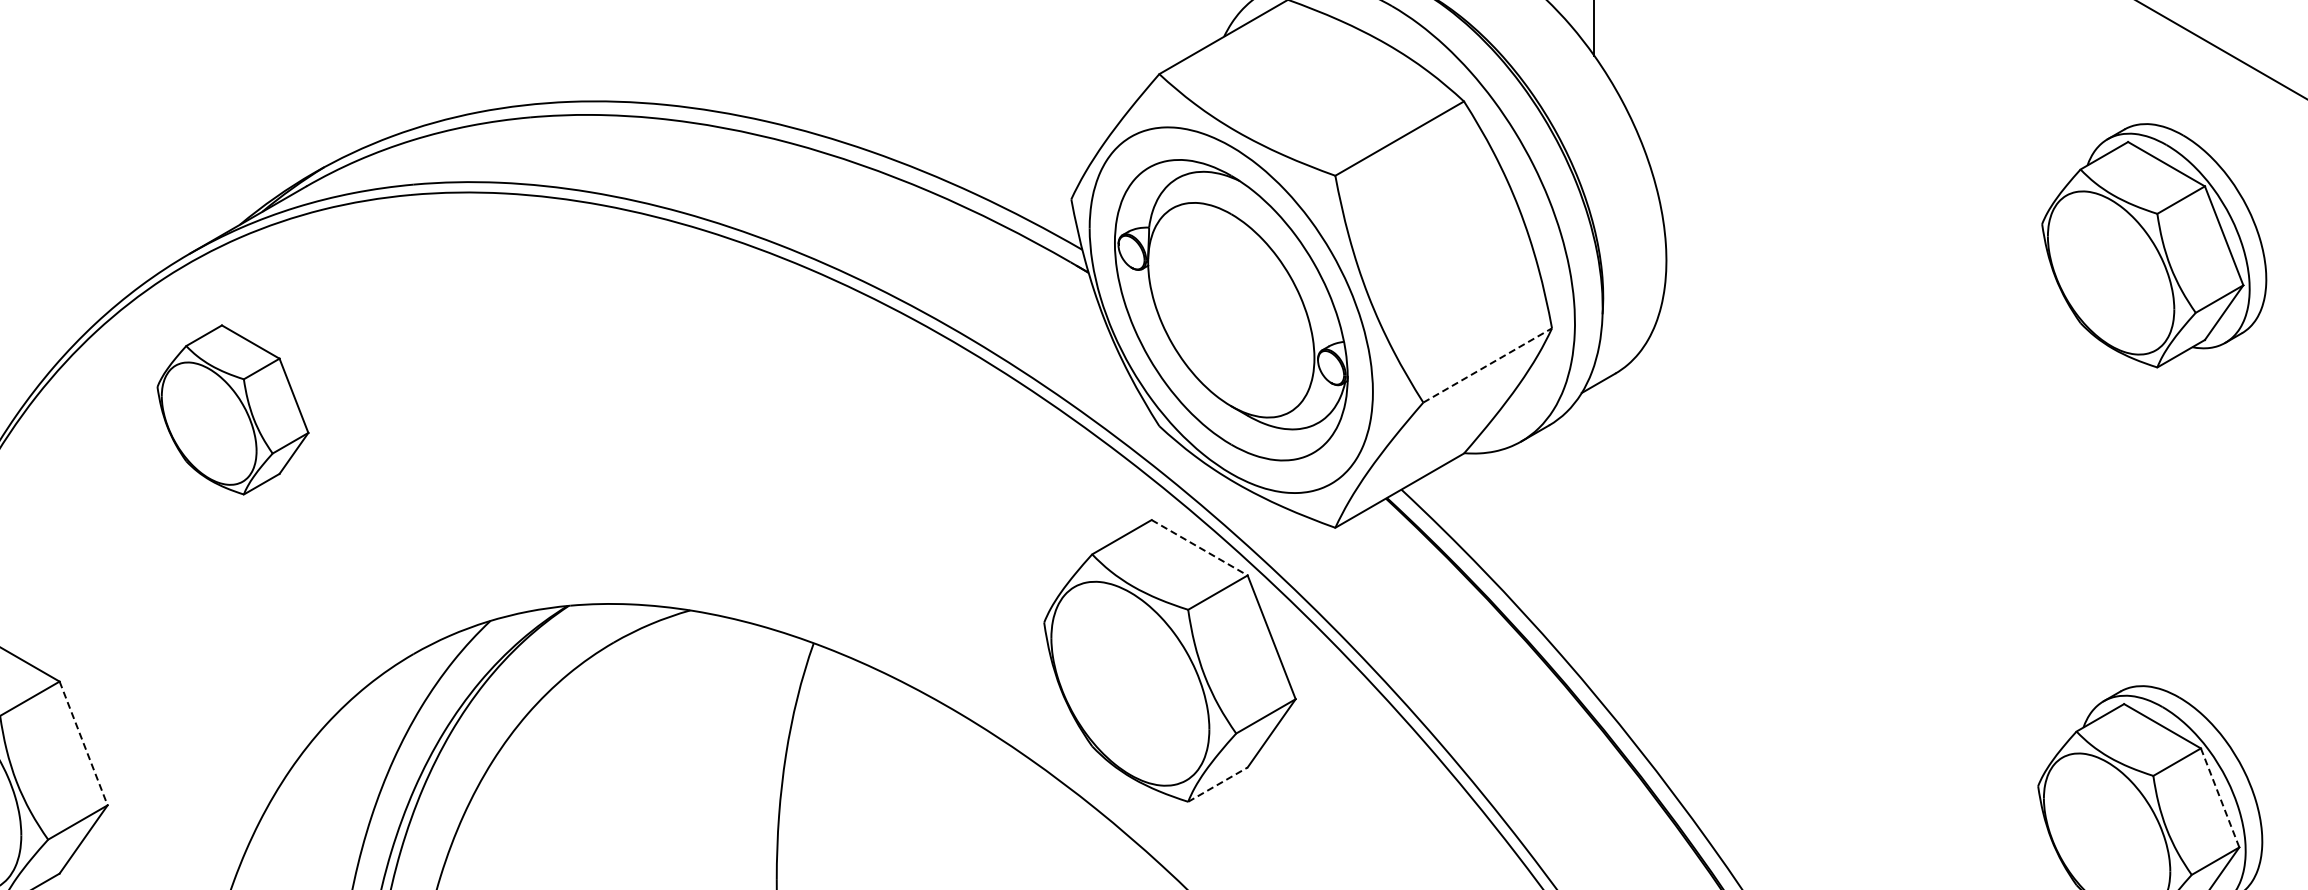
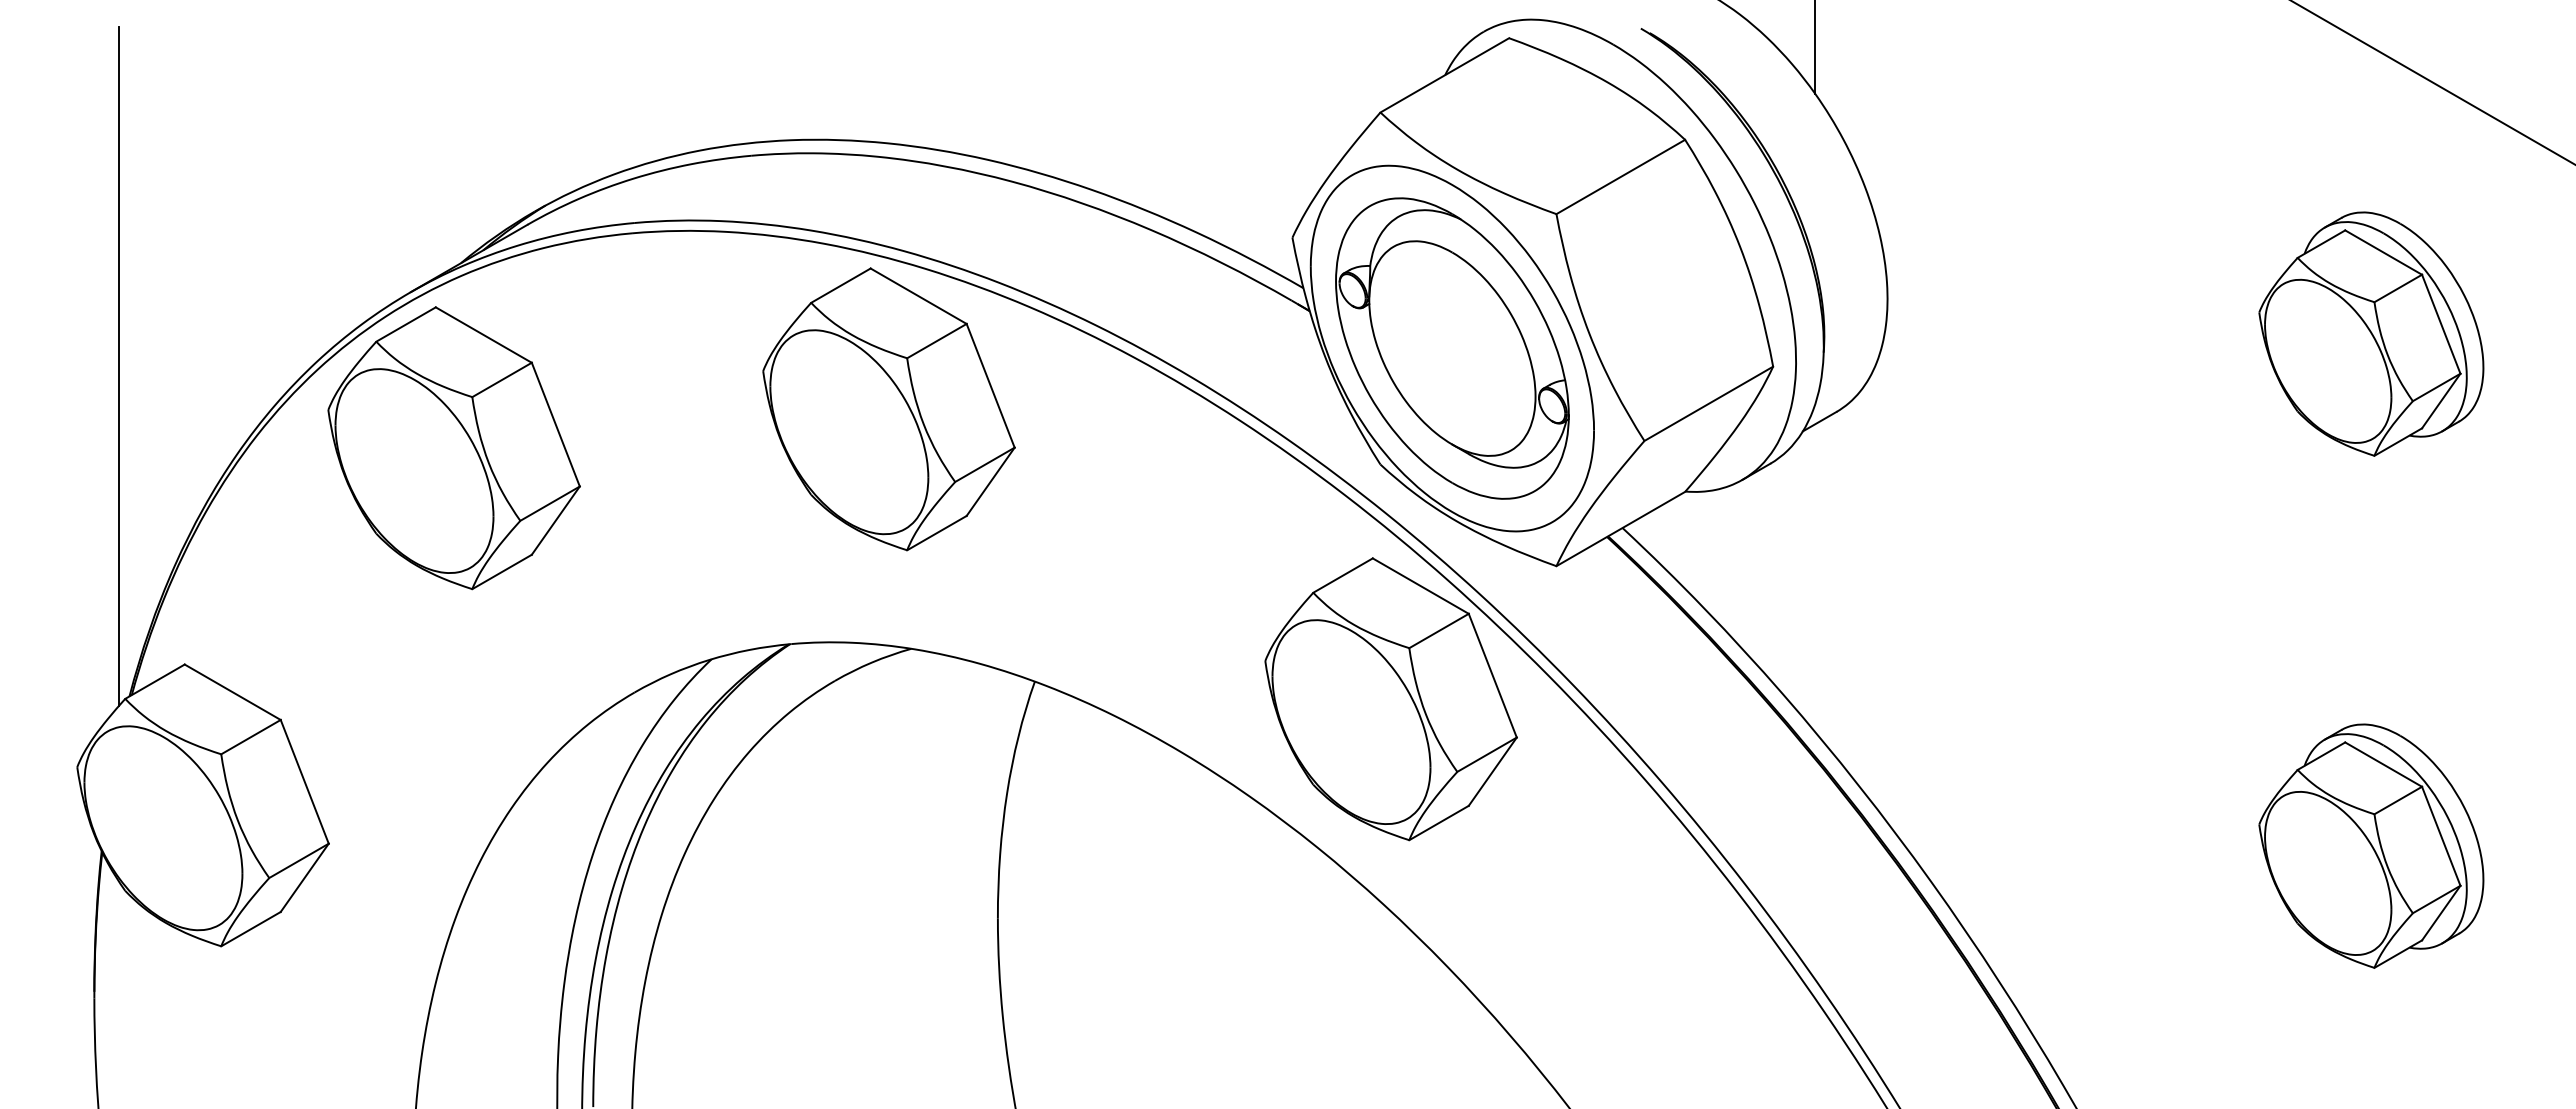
part: (2154, 245) -> (2371, 333), moved
line: (1488, 365) -> (1709, 403), dashed -> solid
part: (667, 371) -> (888, 409), added
part: (232, 410) -> (453, 448), size x1.67
line: (1200, 548) -> (1421, 586), dashed -> solid
line: (83, 744) -> (304, 782), dashed -> solid
line: (1218, 784) -> (1439, 822), dashed -> solid
line: (2220, 798) -> (2441, 836), dashed -> solid

